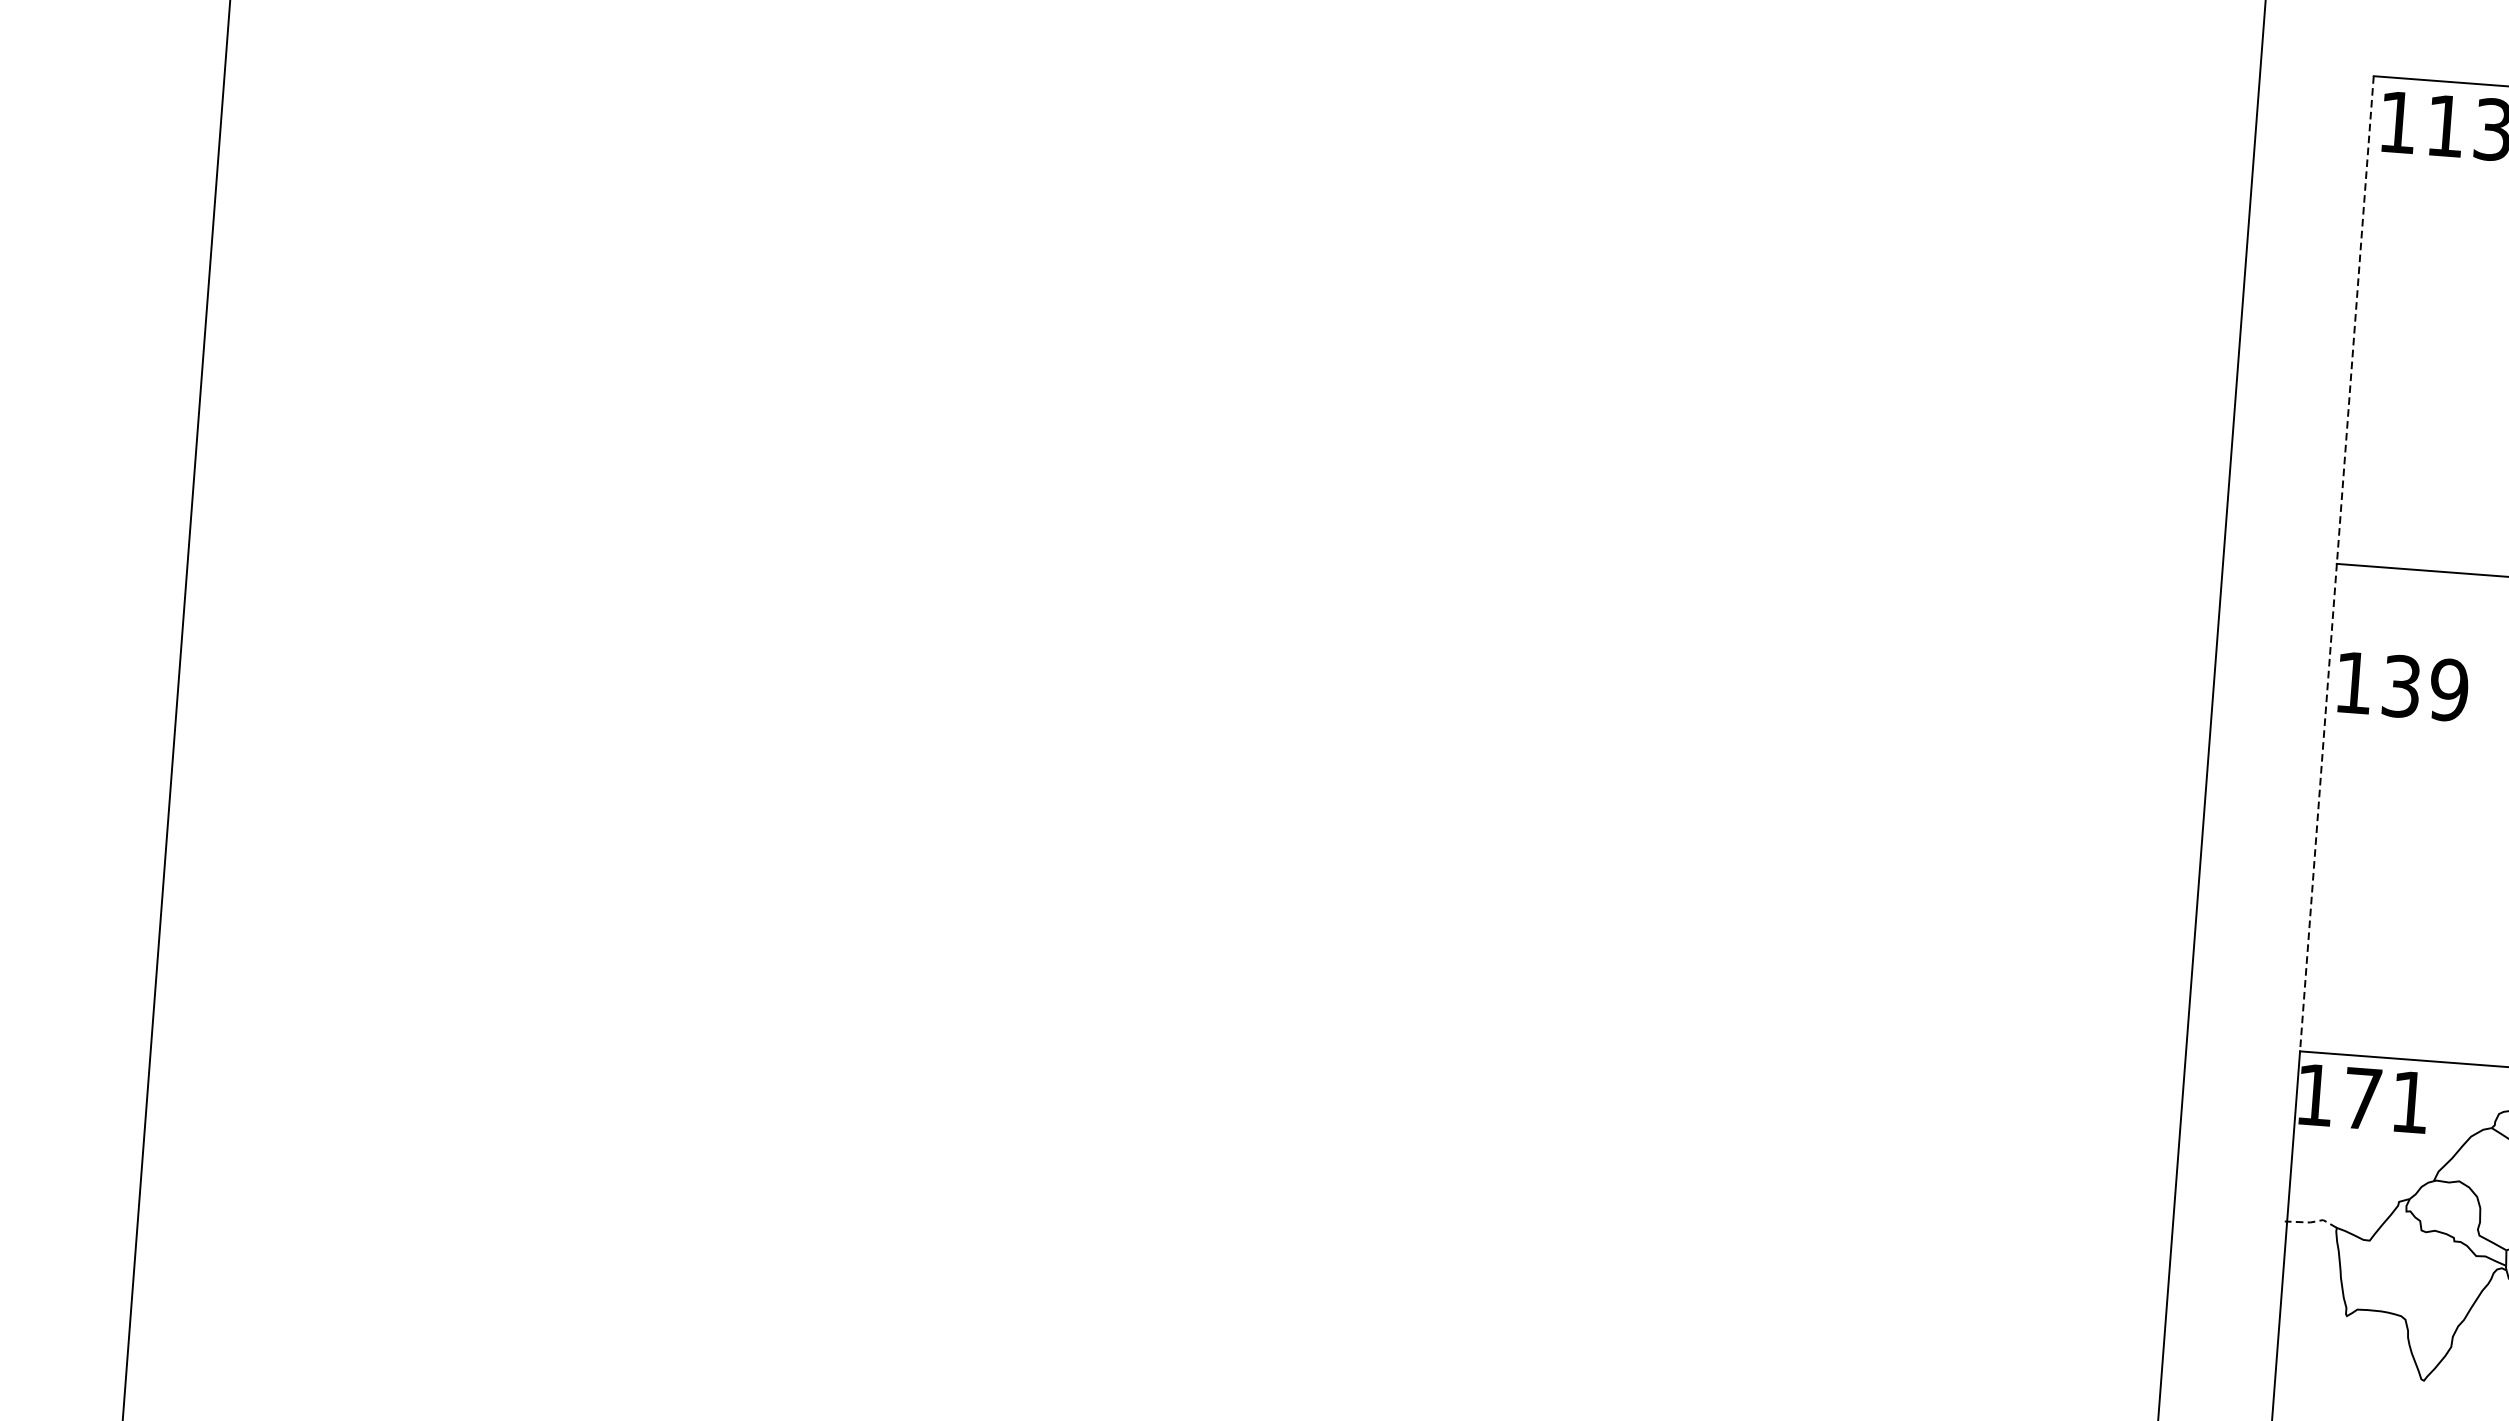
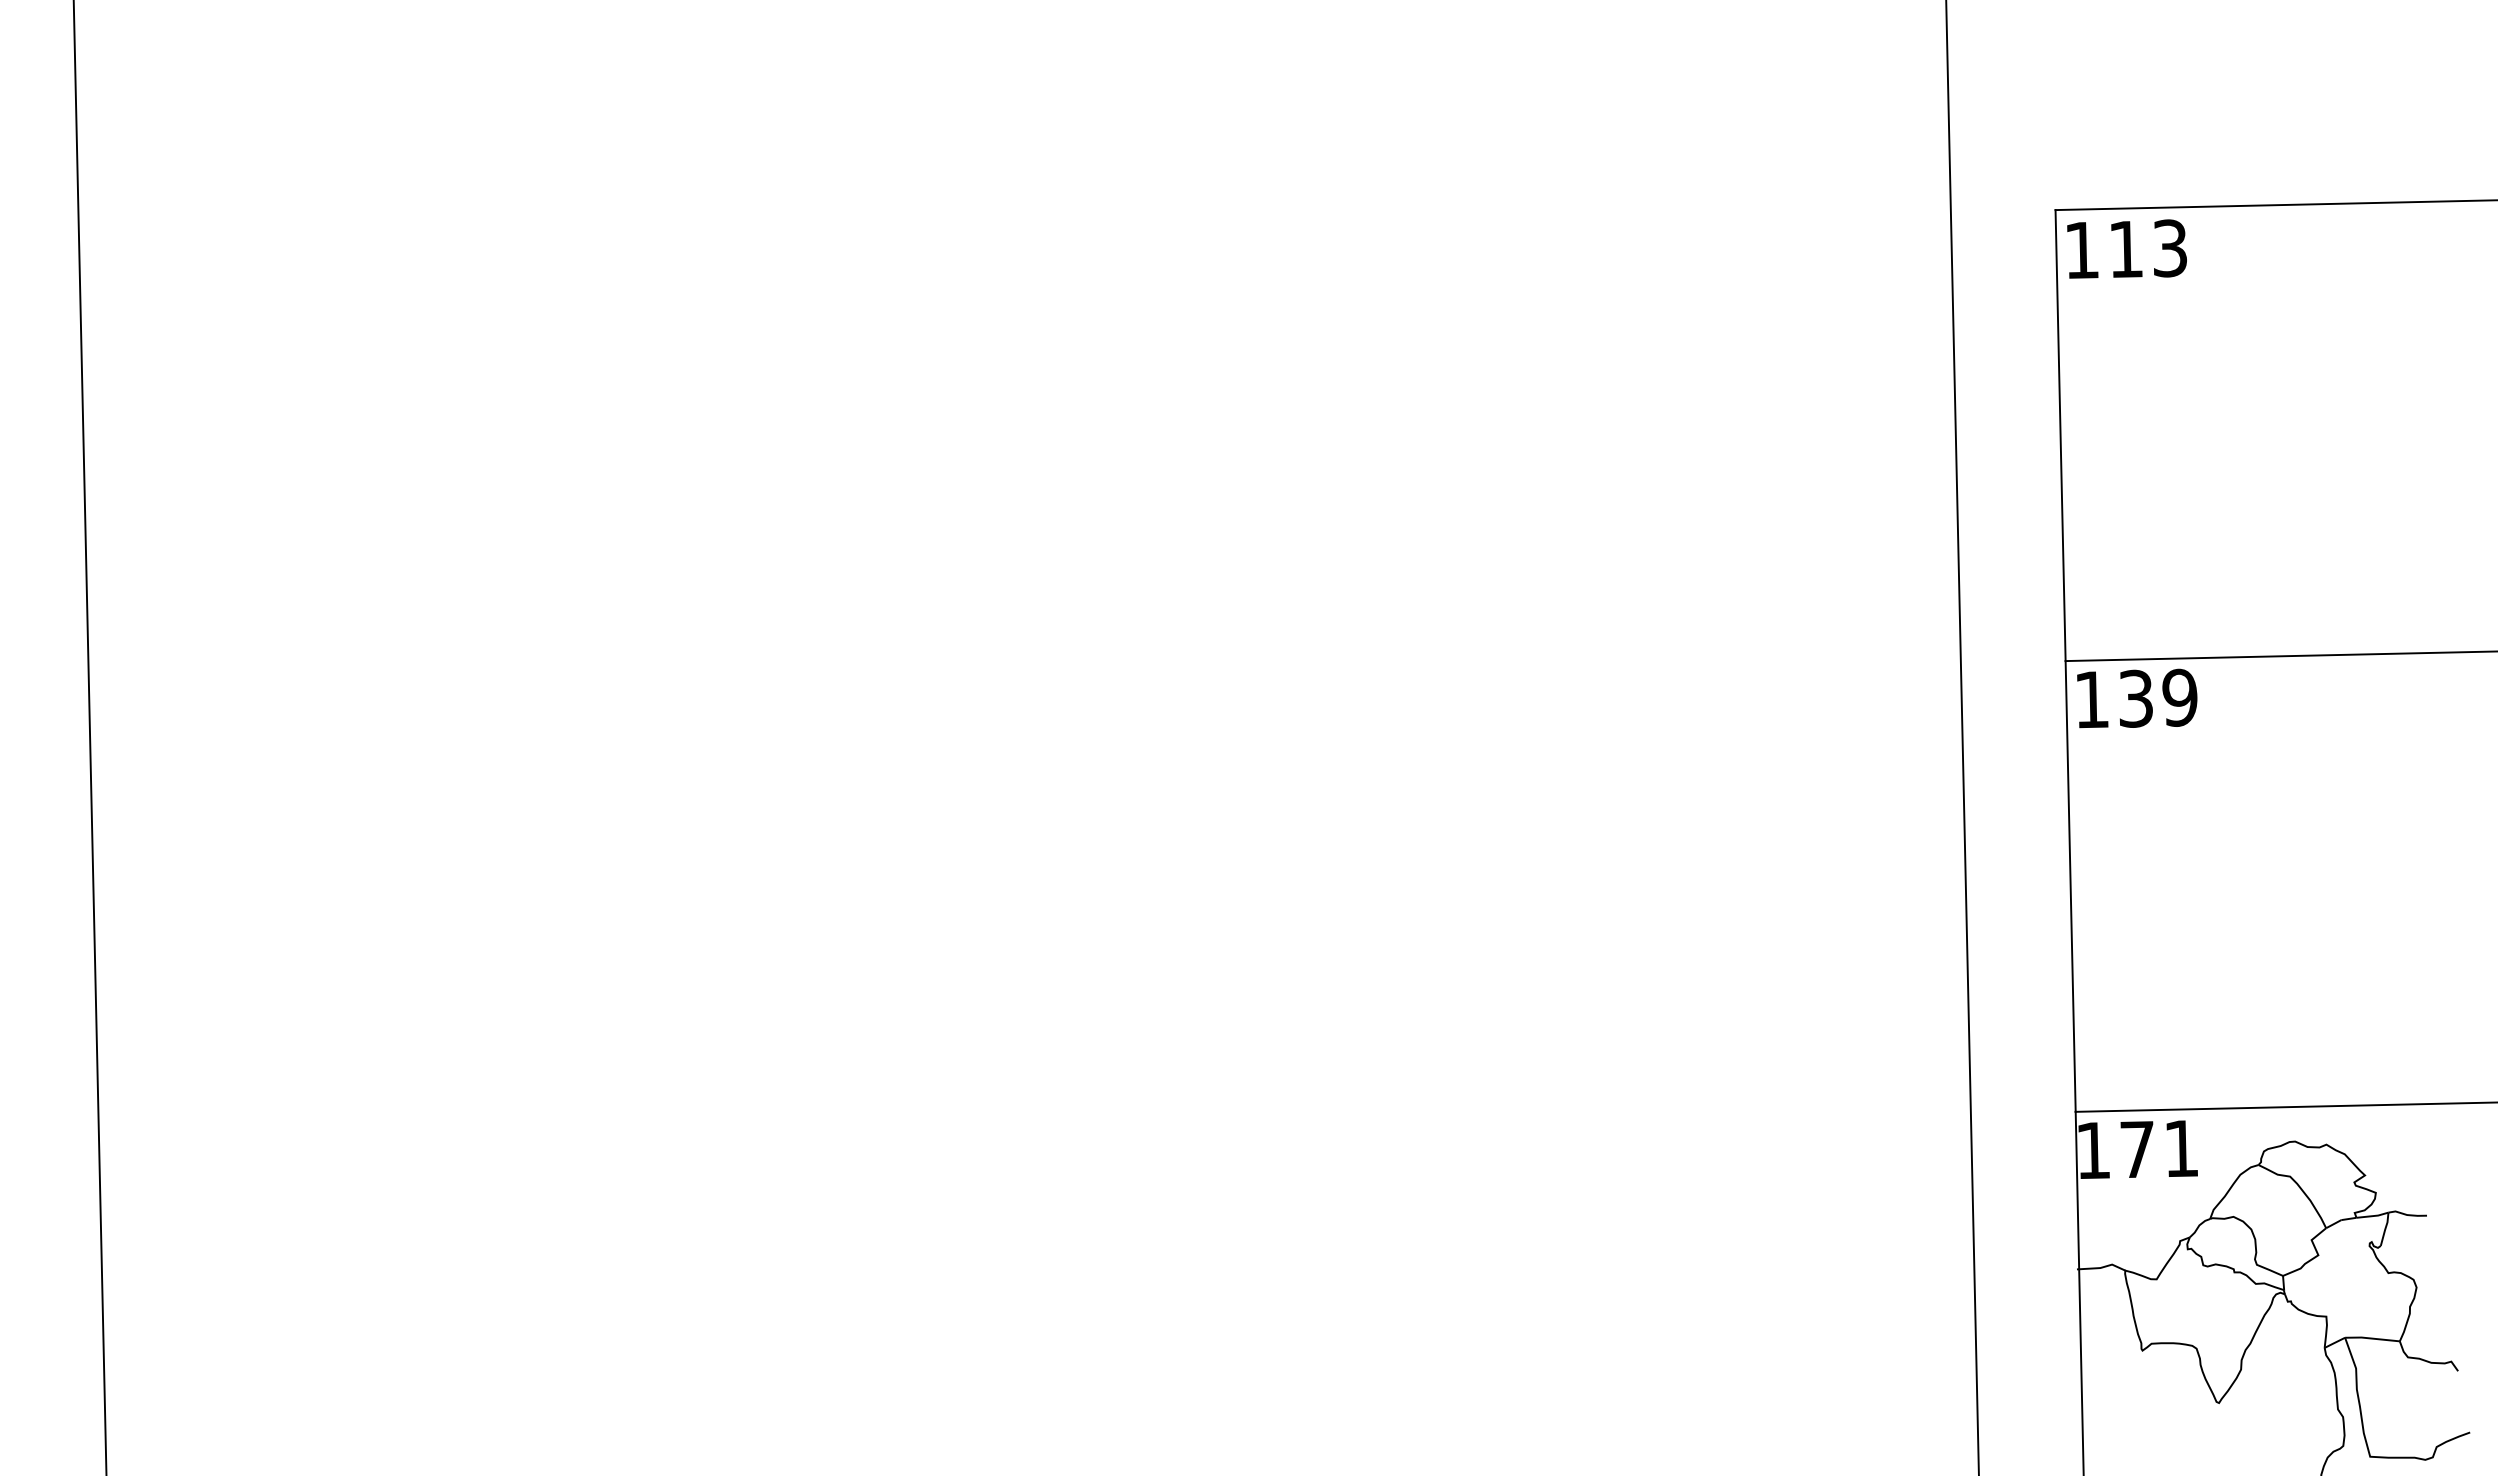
line: (2336, 563) -> (2065, 660), dashed -> solid
text: (2403, 686) -> (2137, 698), moved
line: (2312, 1222) -> (2102, 1267), dashed -> solid

